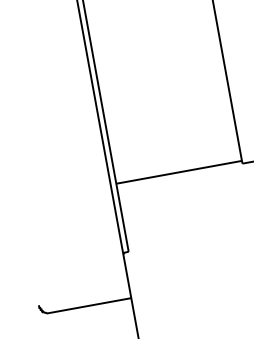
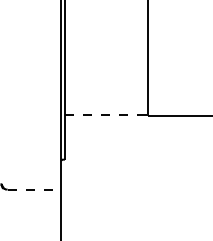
line: (179, 172) -> (106, 114), solid -> dashed
line: (90, 305) -> (34, 189), solid -> dashed

